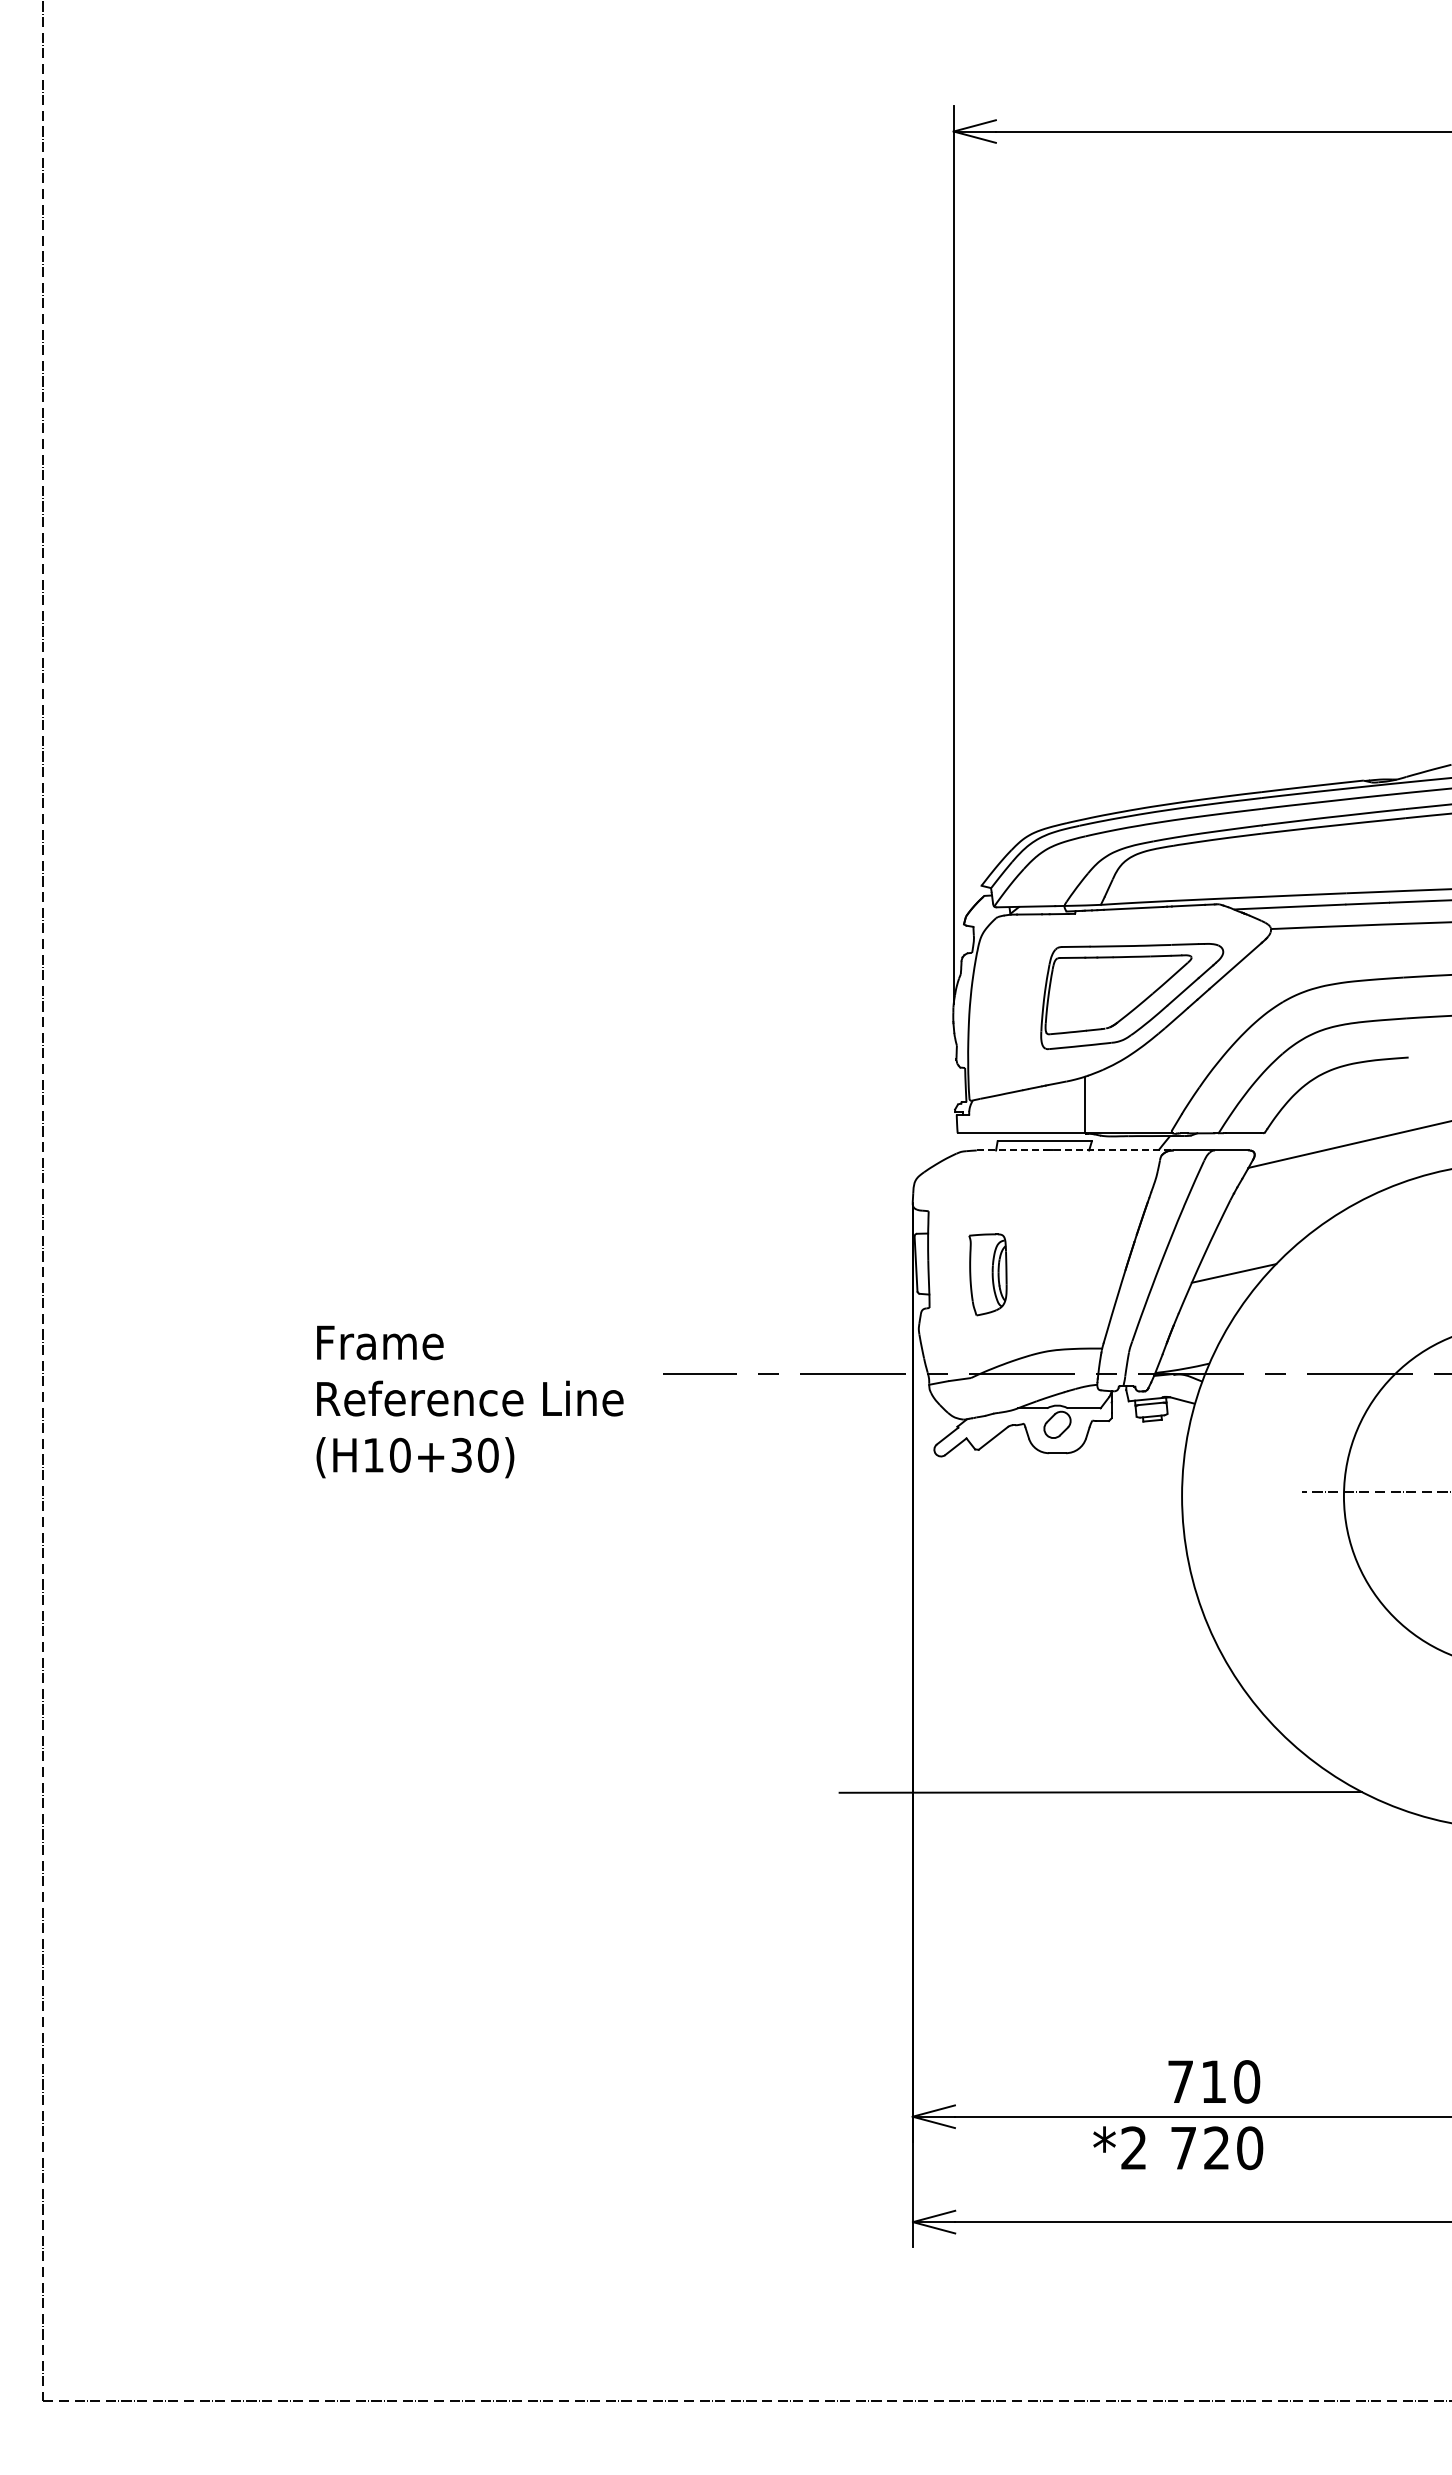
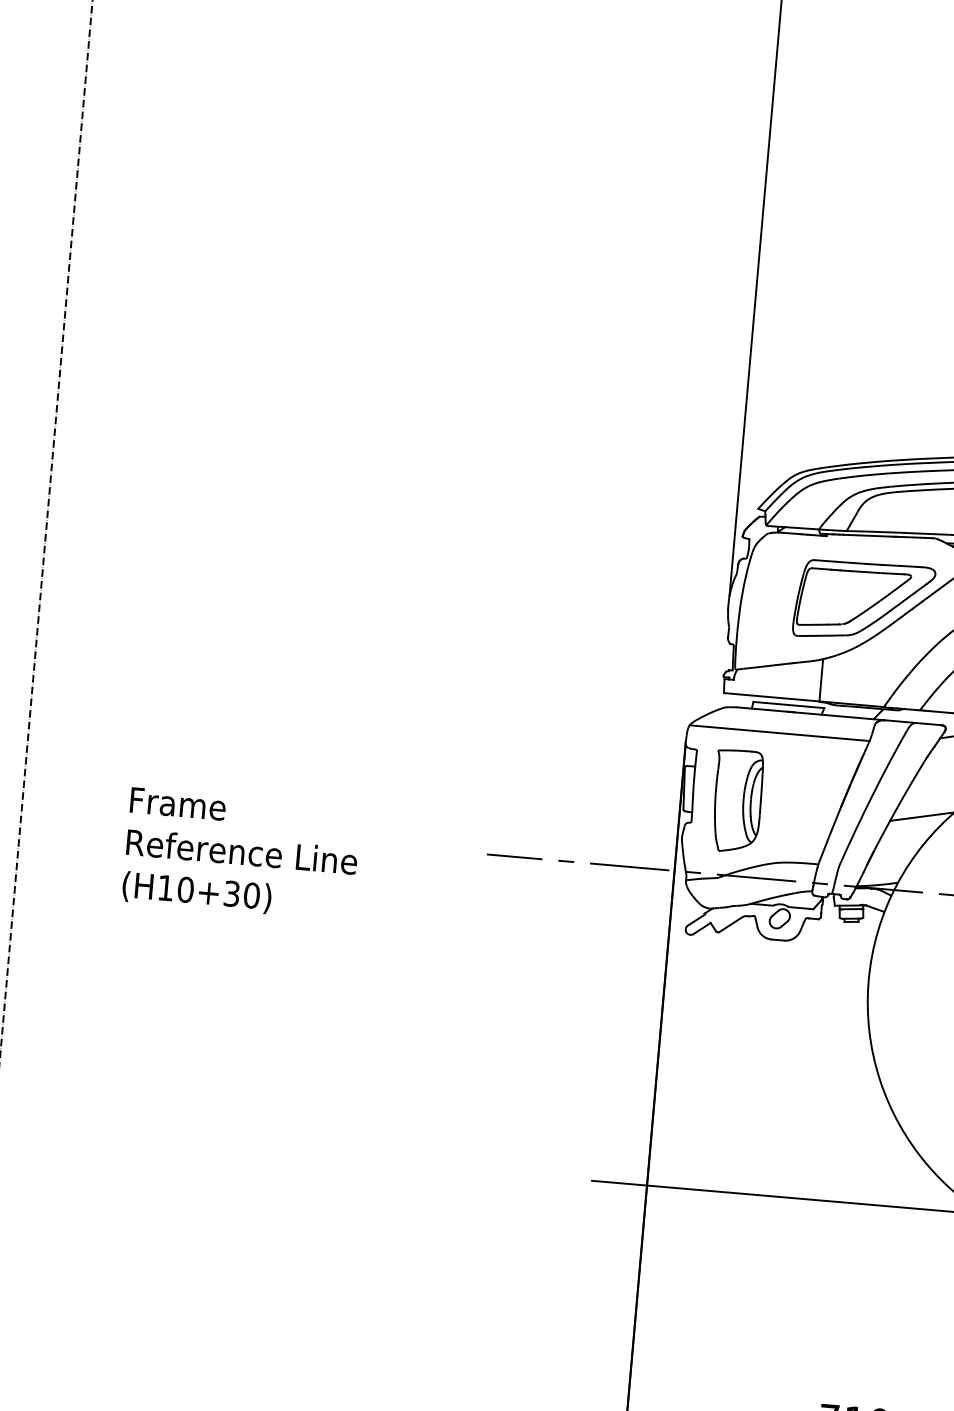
line: (1075, 1150) -> (811, 713), dashed -> solid
line: (1035, 1179) -> (779, 733), added
part: (987, 1274) -> (737, 801), size x1.67
text: (469, 1401) -> (241, 853), moved

